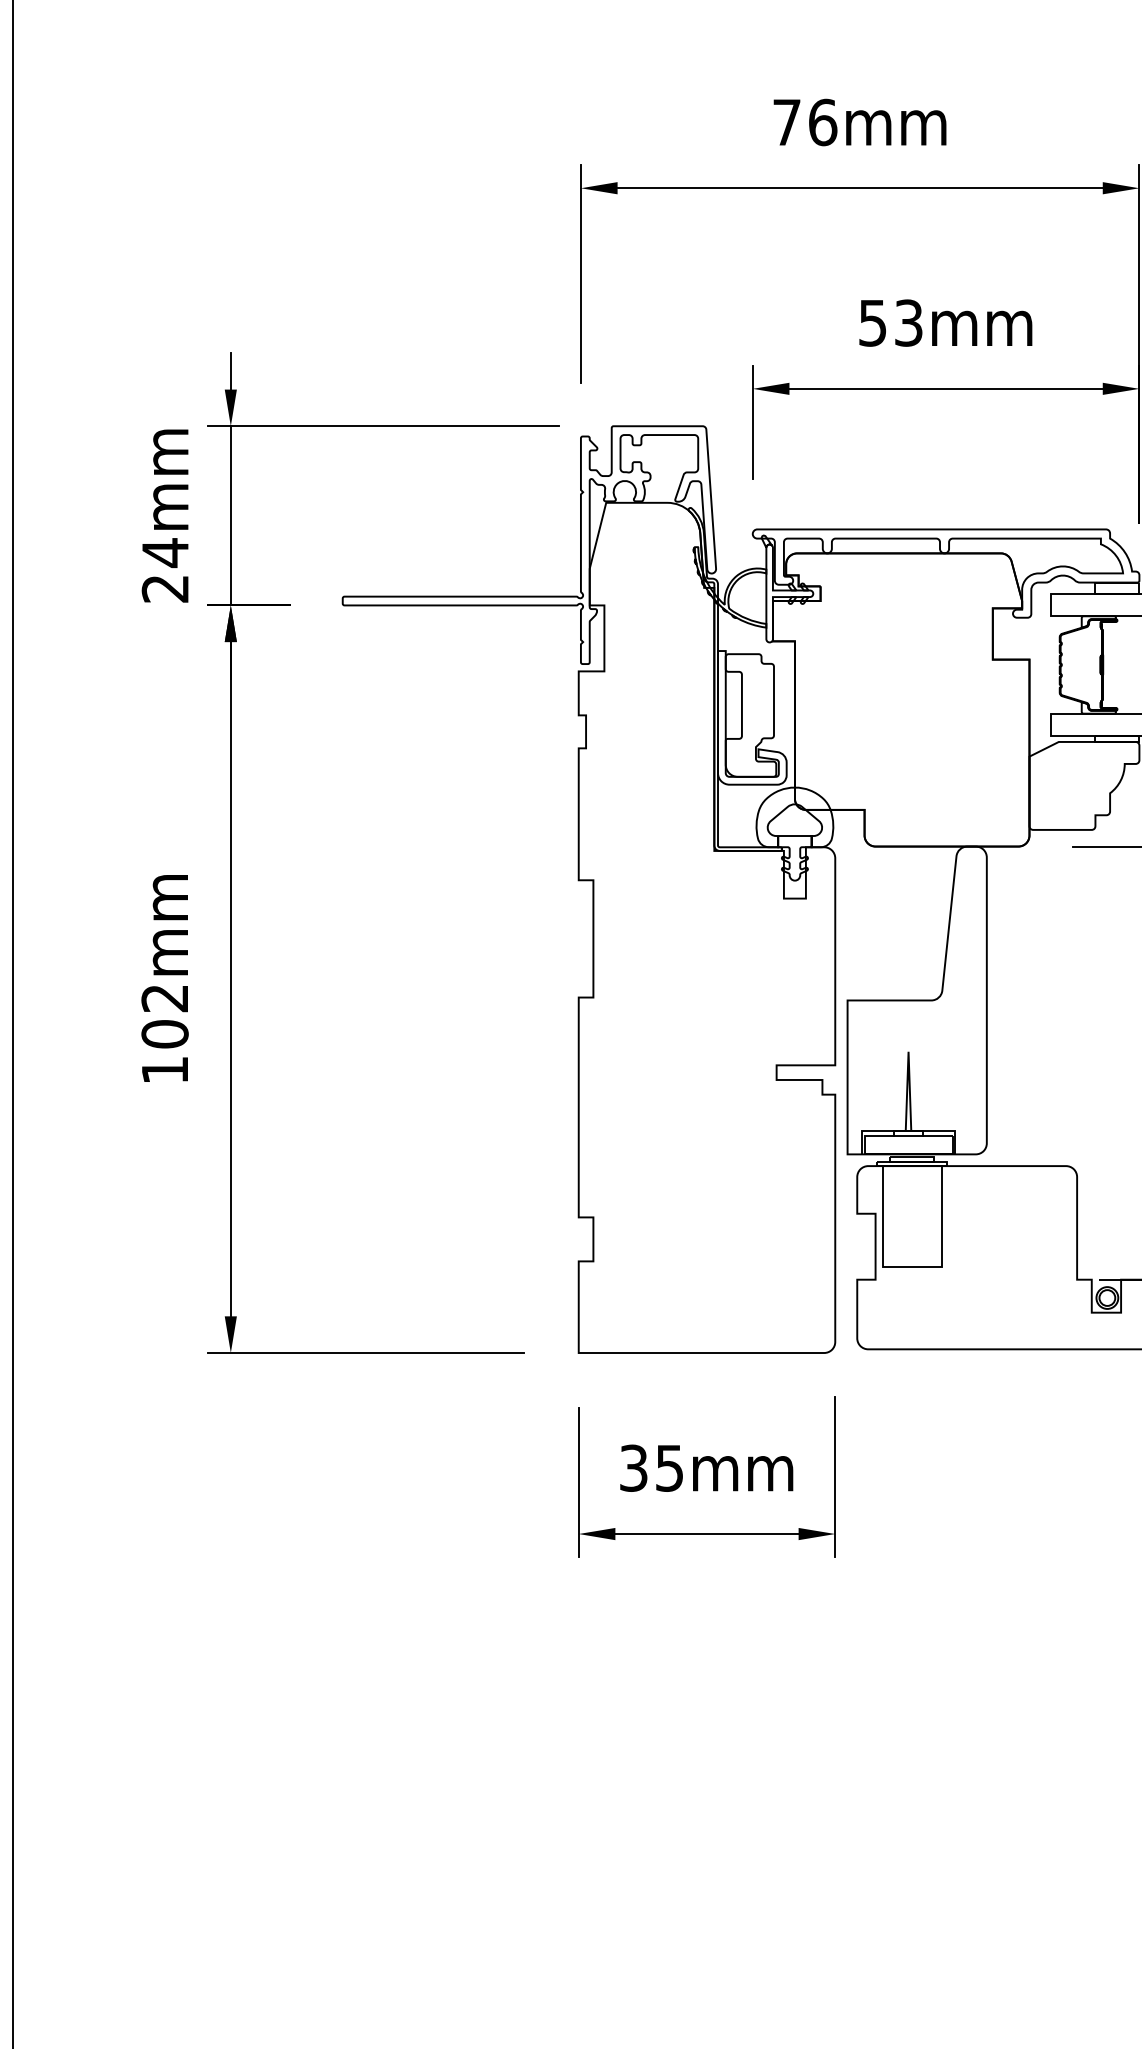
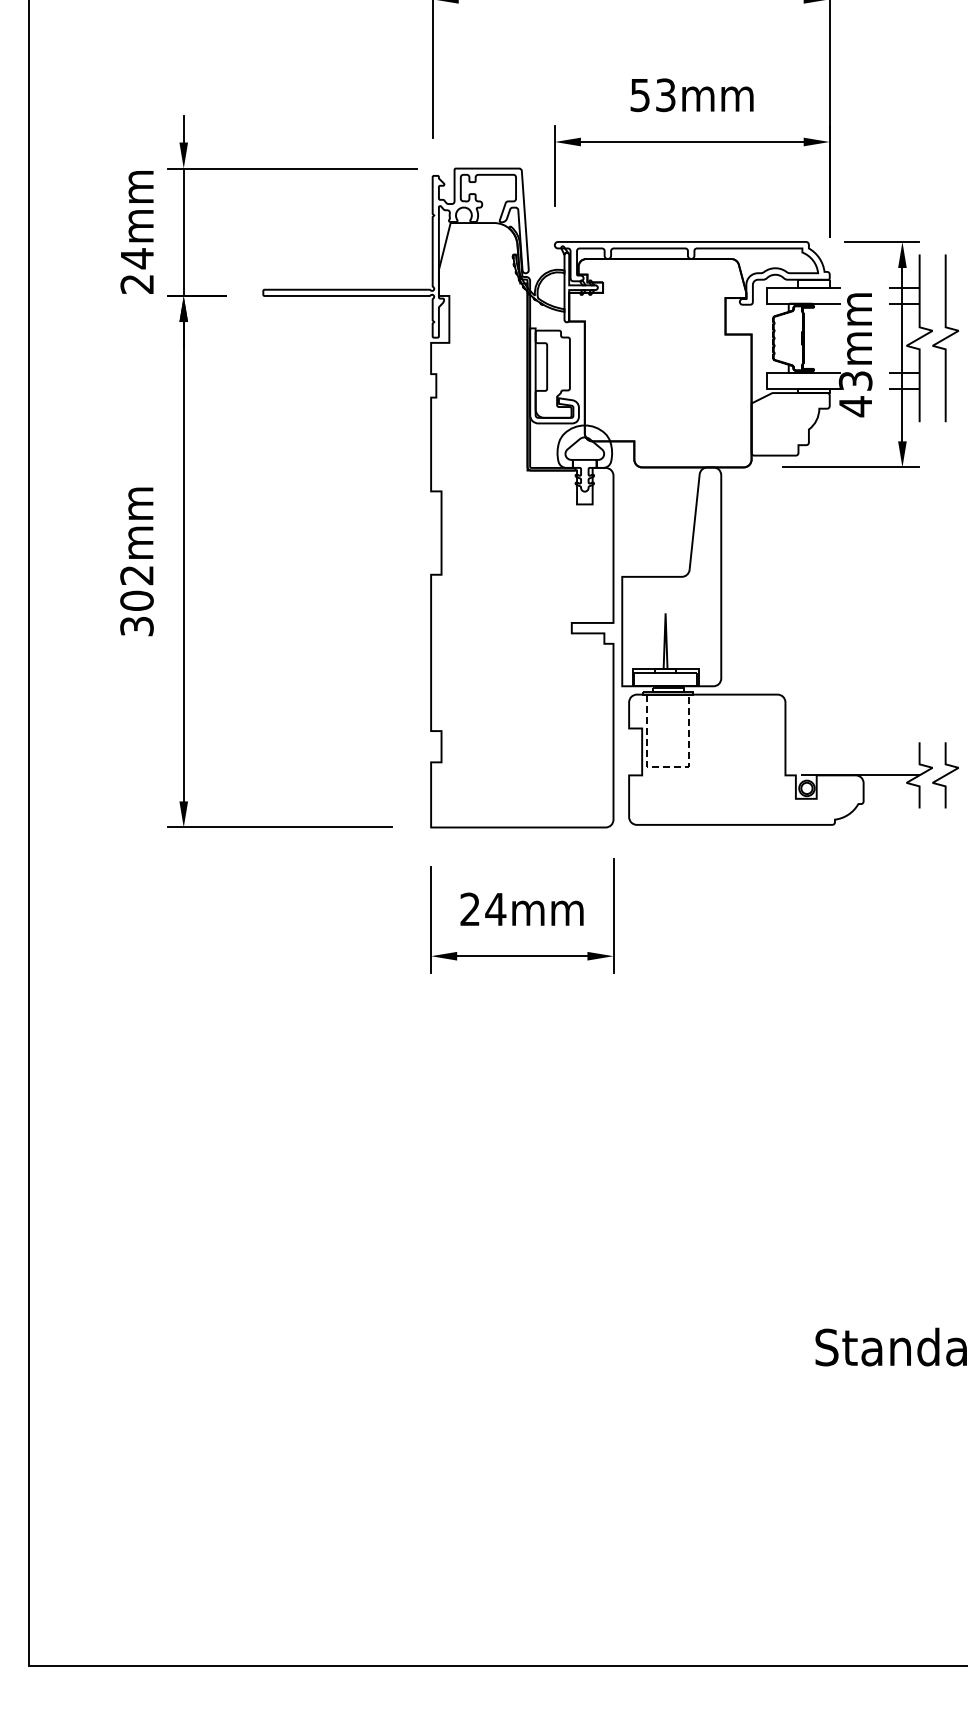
text: (164, 1070) -> (136, 626), 102mm -> 302mm
line: (912, 1267) -> (668, 766), solid -> dashed
text: (652, 1468) -> (483, 909), 35mm -> 24mm

